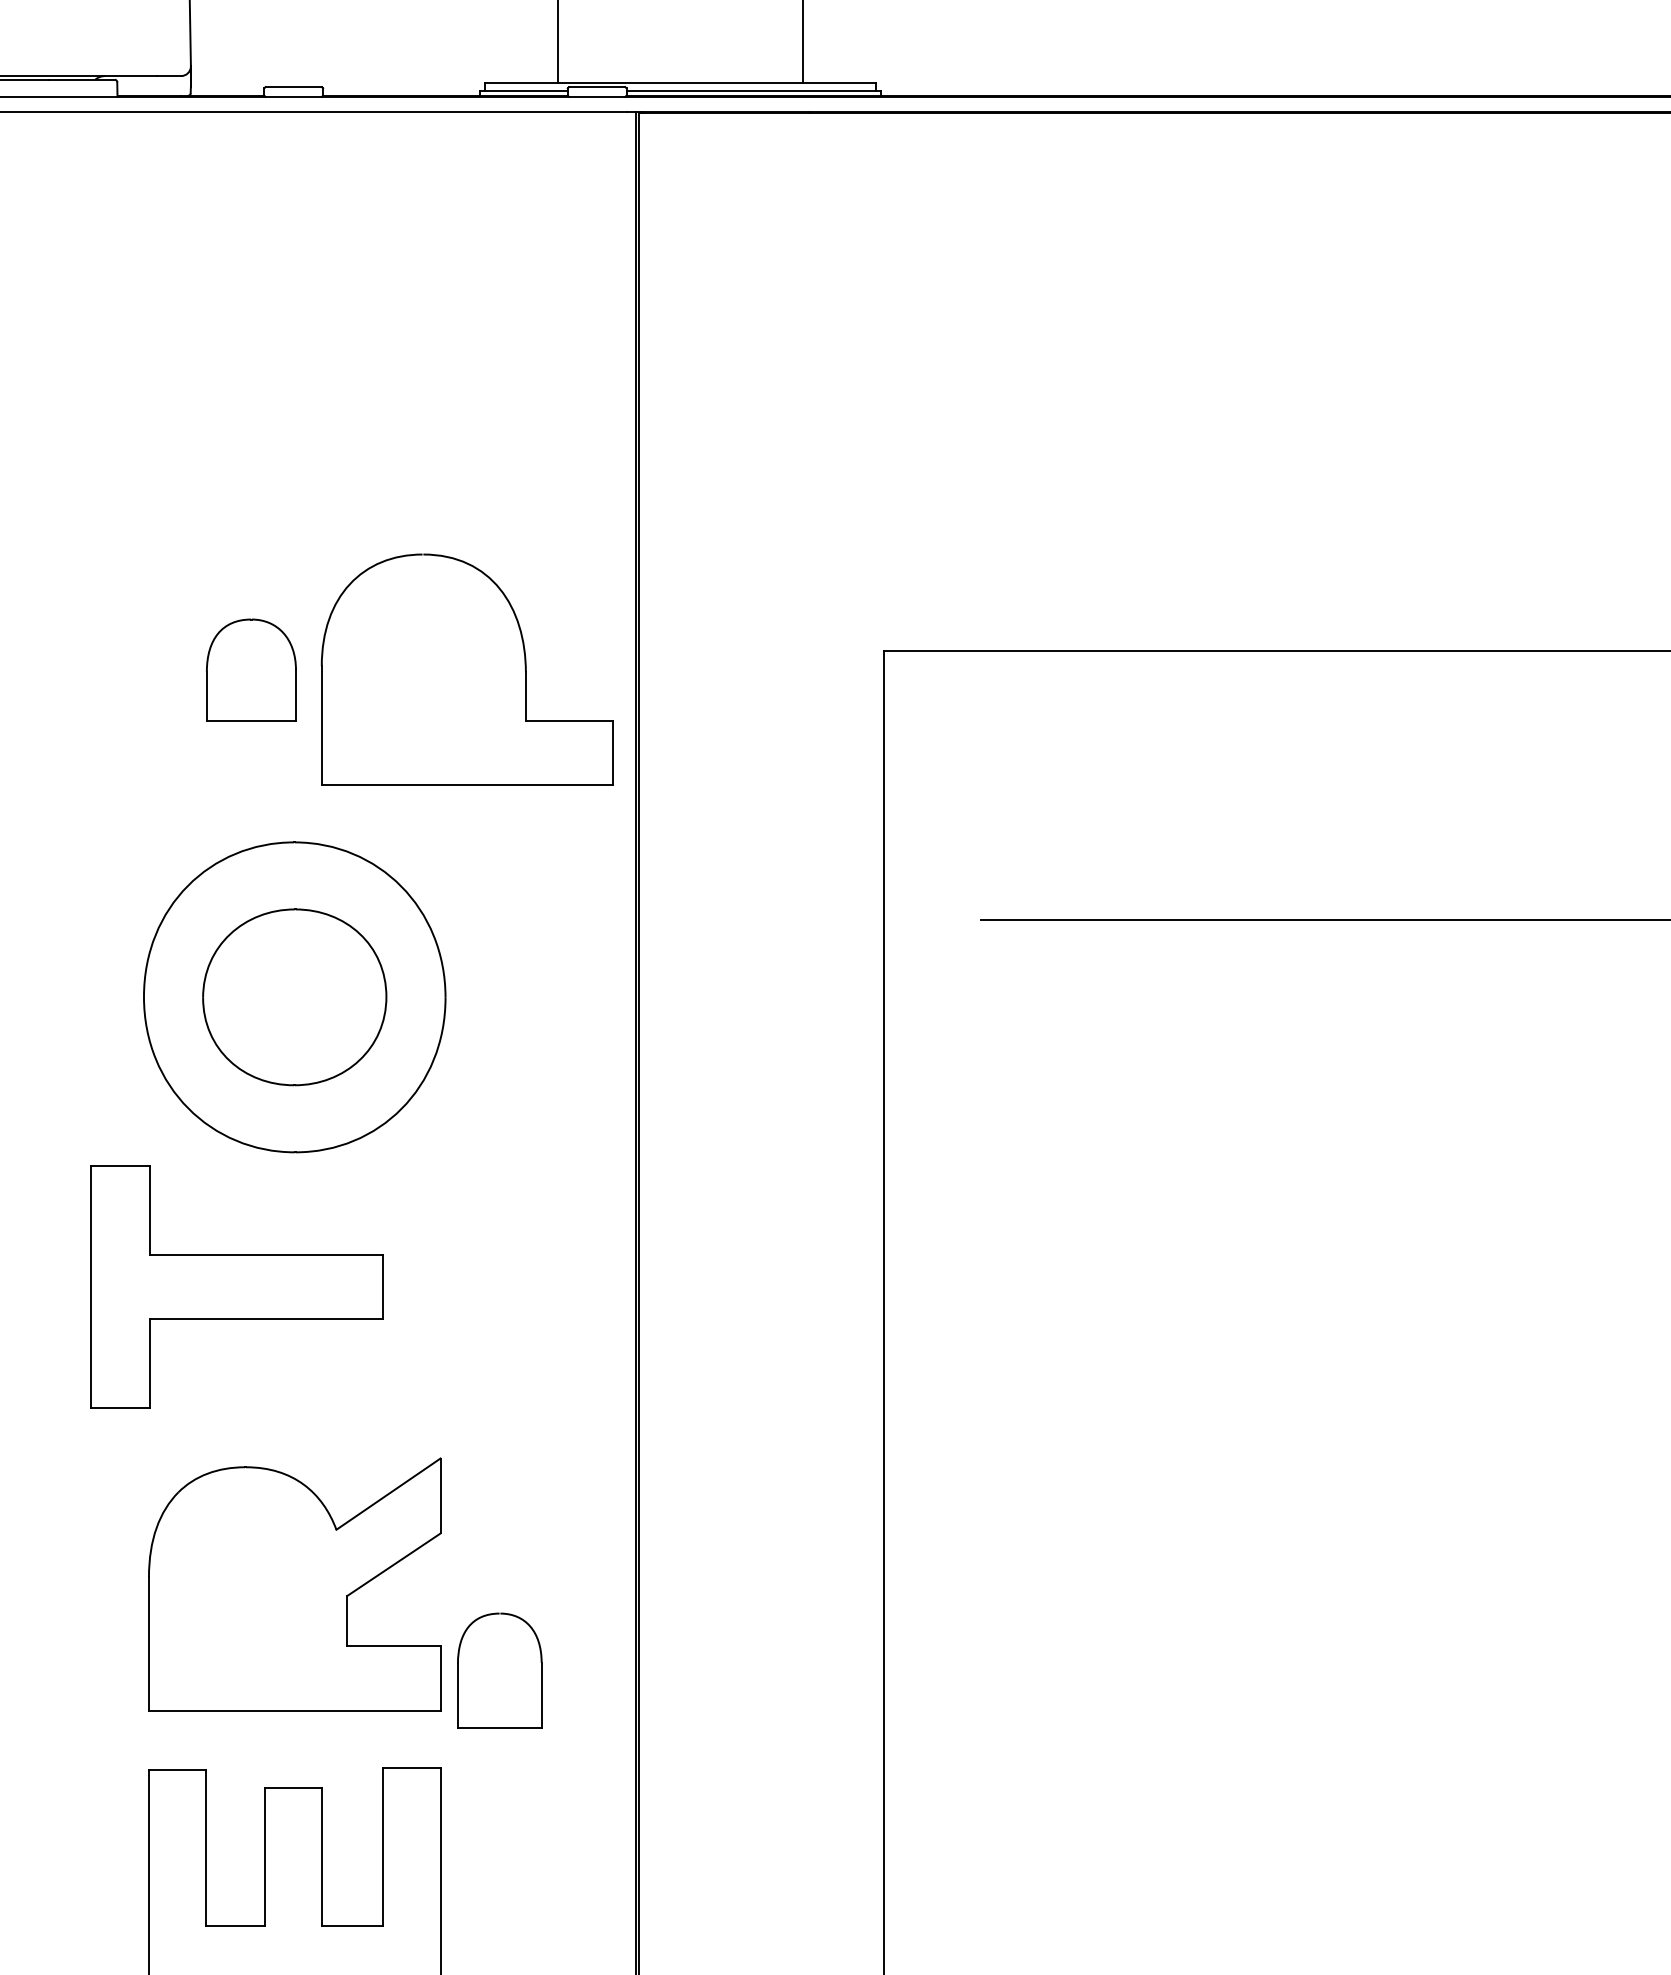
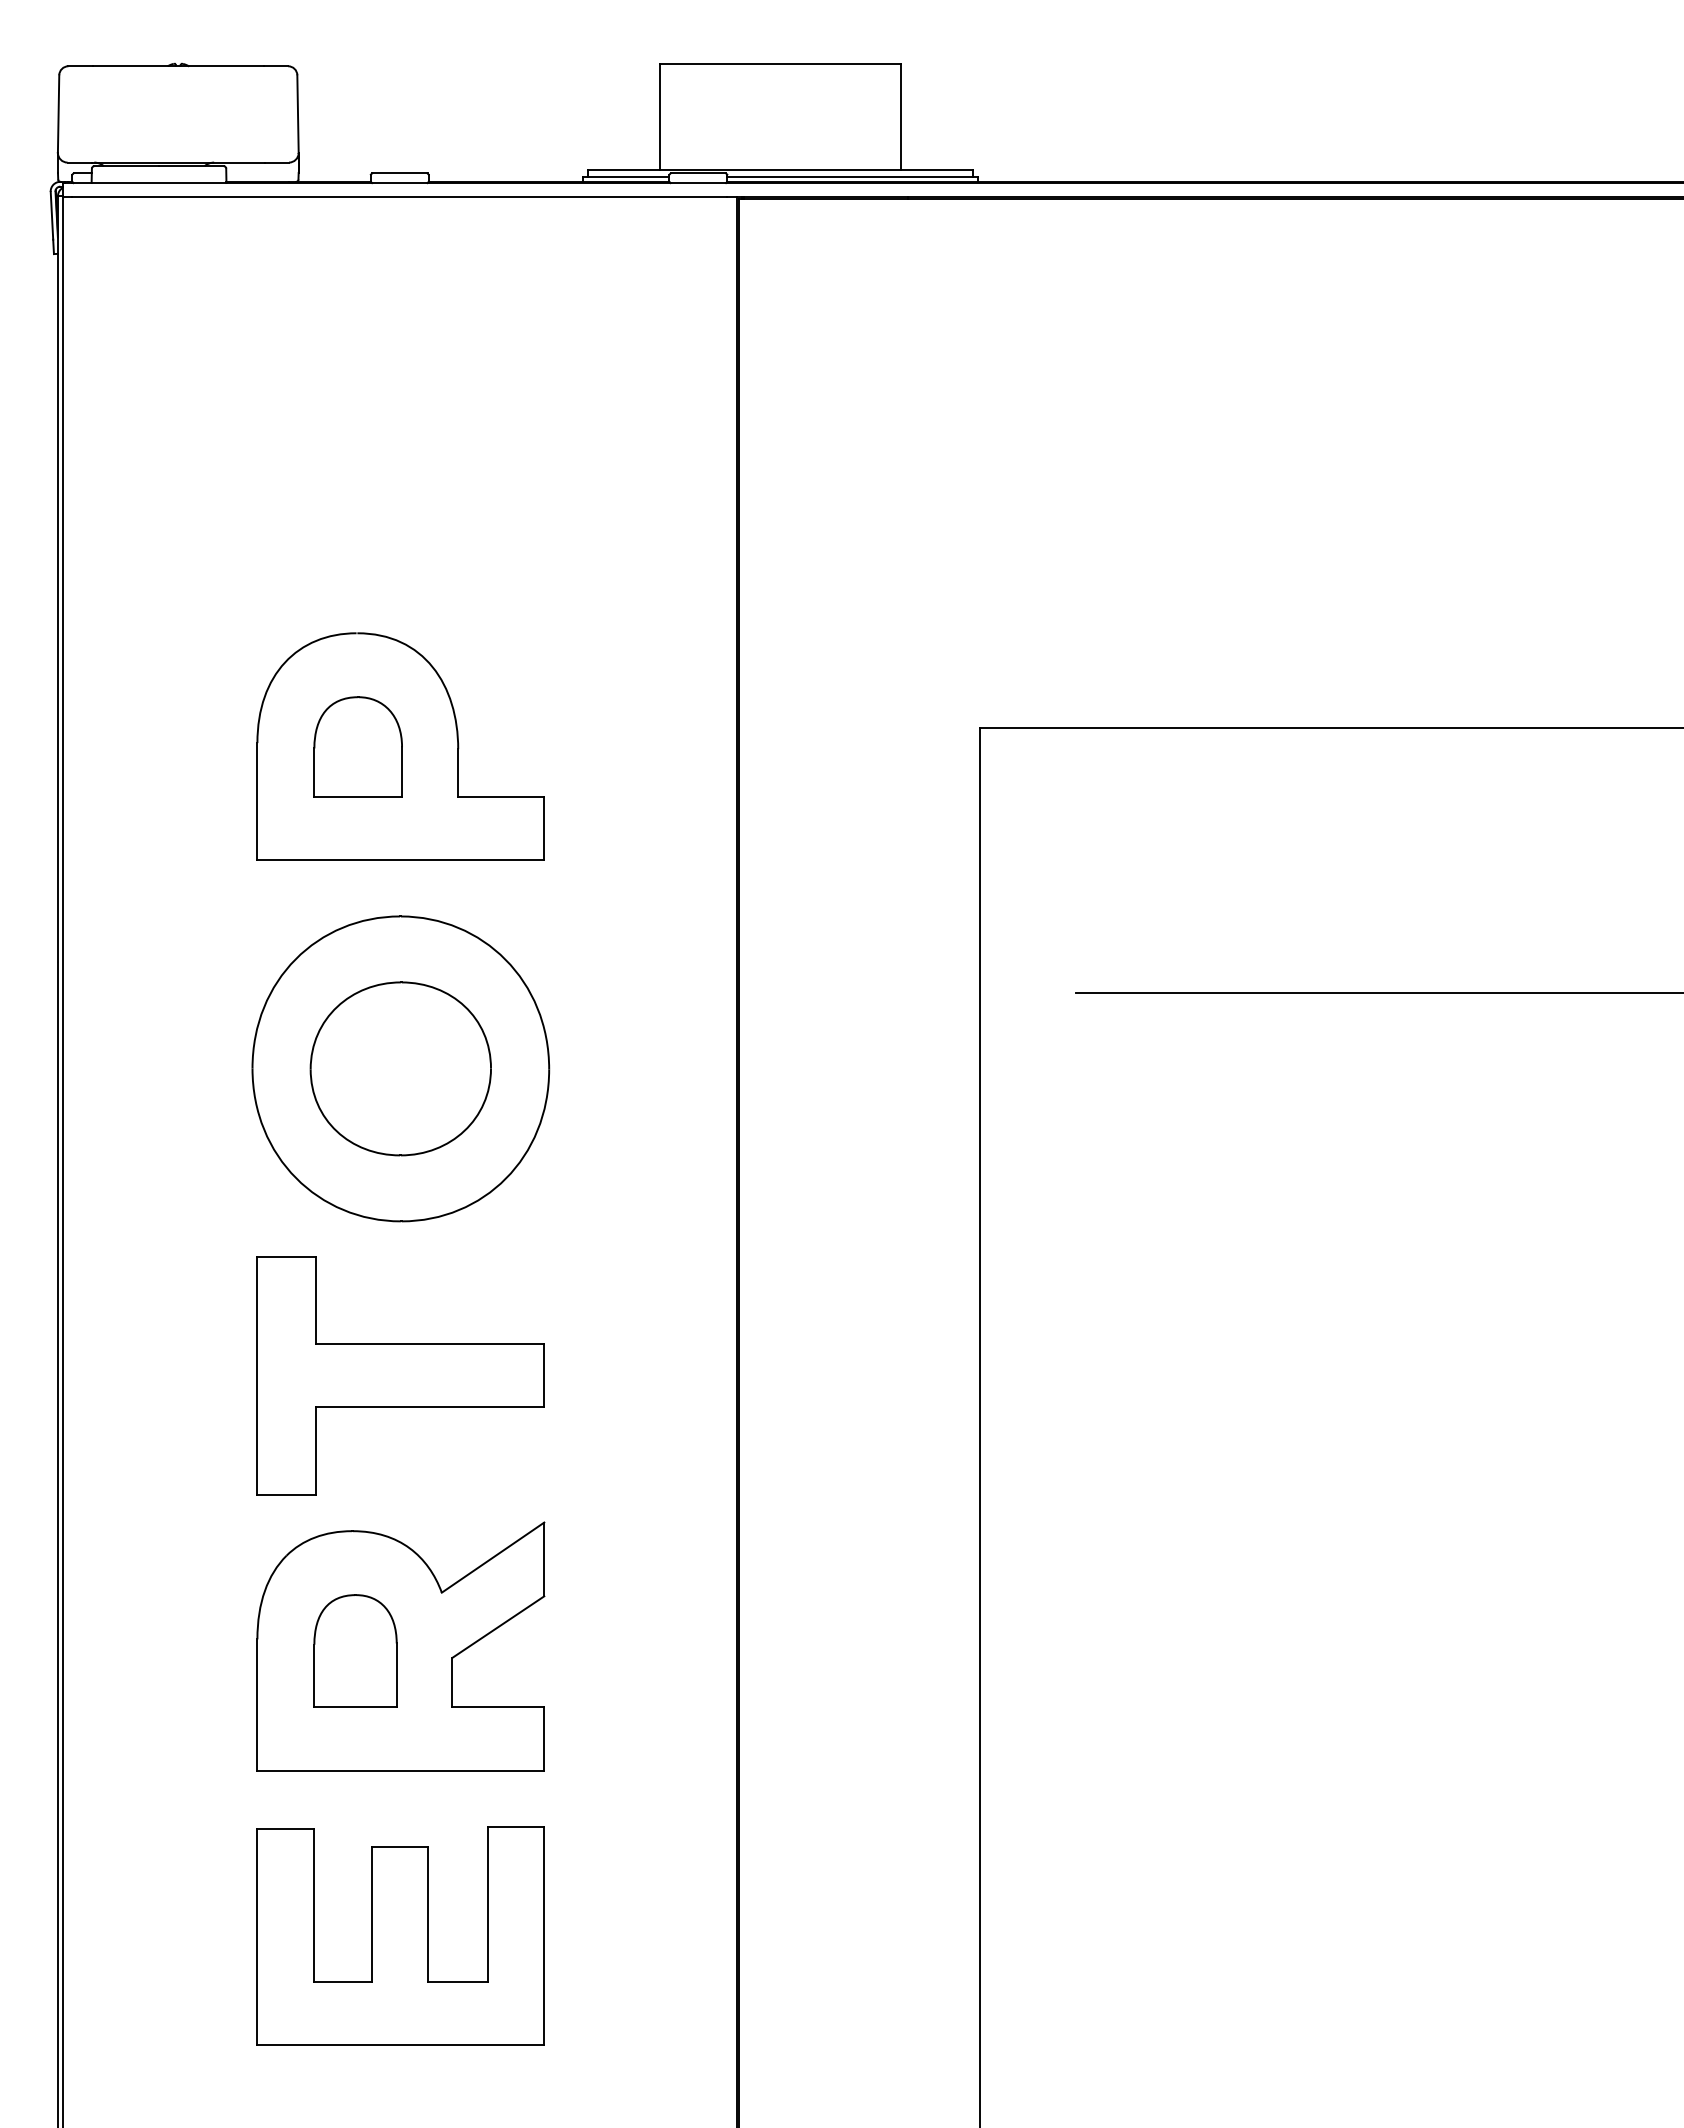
part: (467, 669) -> (400, 746), moved
part: (236, 1286) -> (400, 1375), moved
part: (499, 1669) -> (355, 1650), moved

